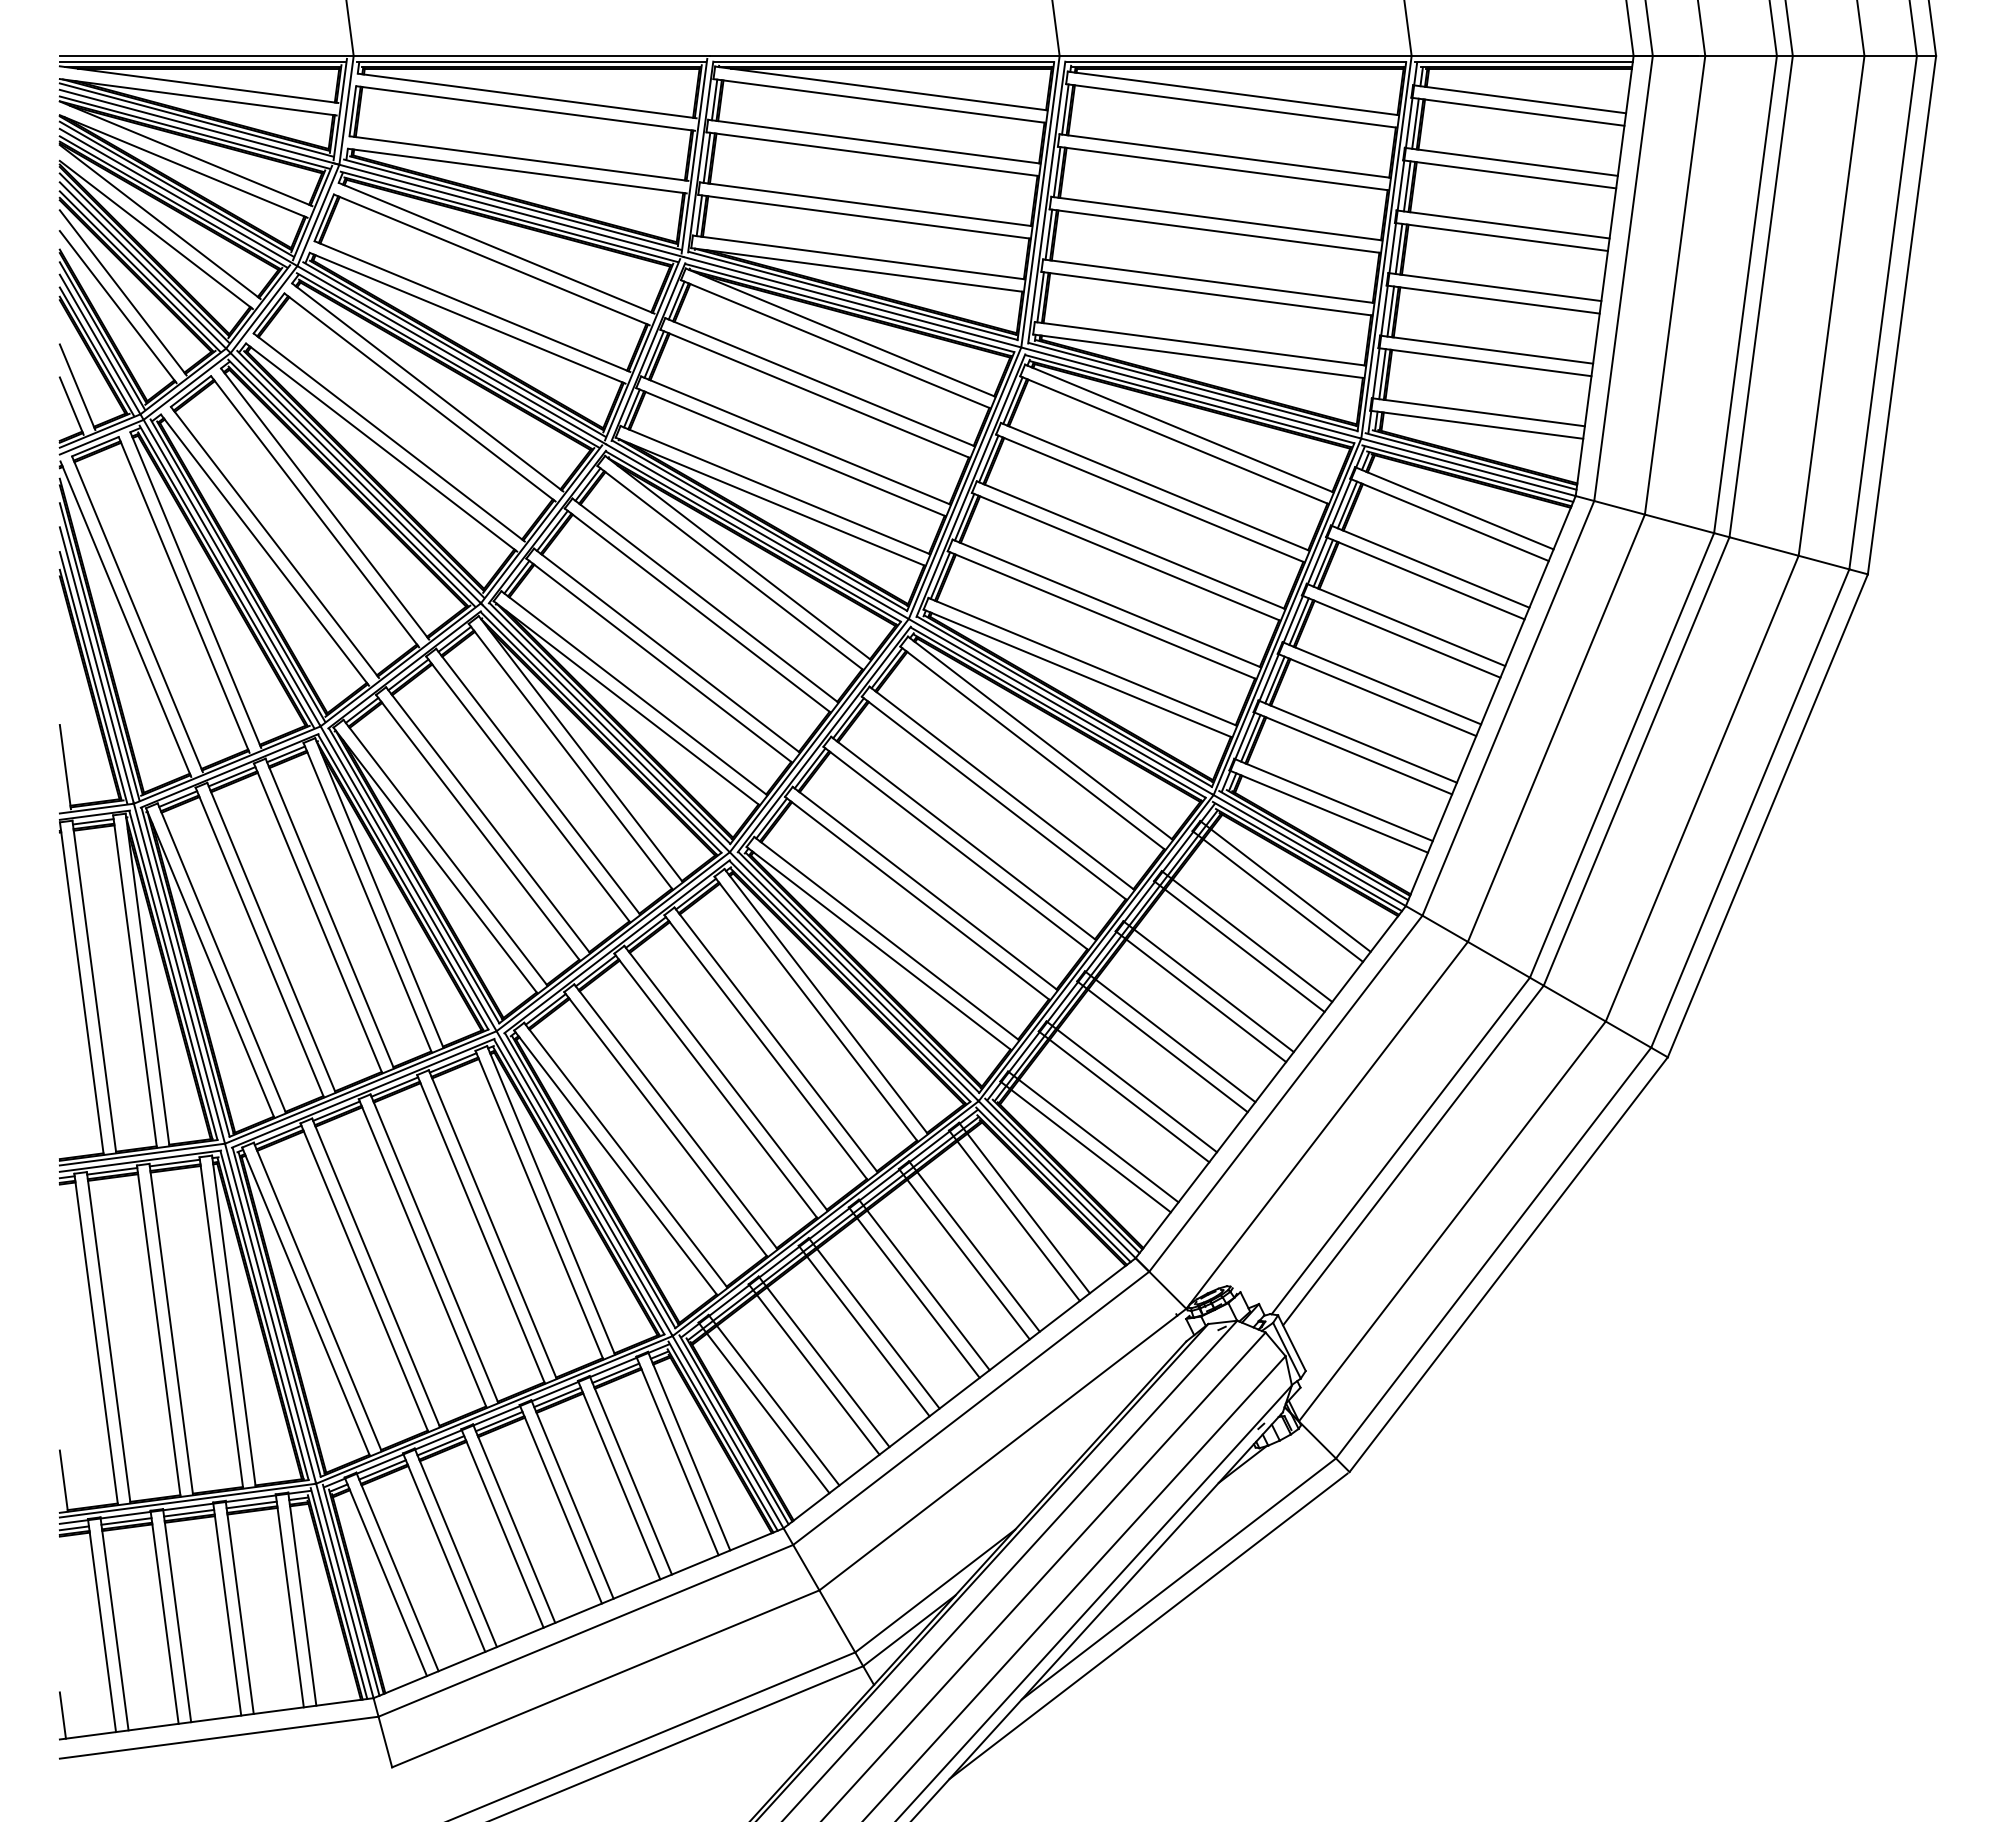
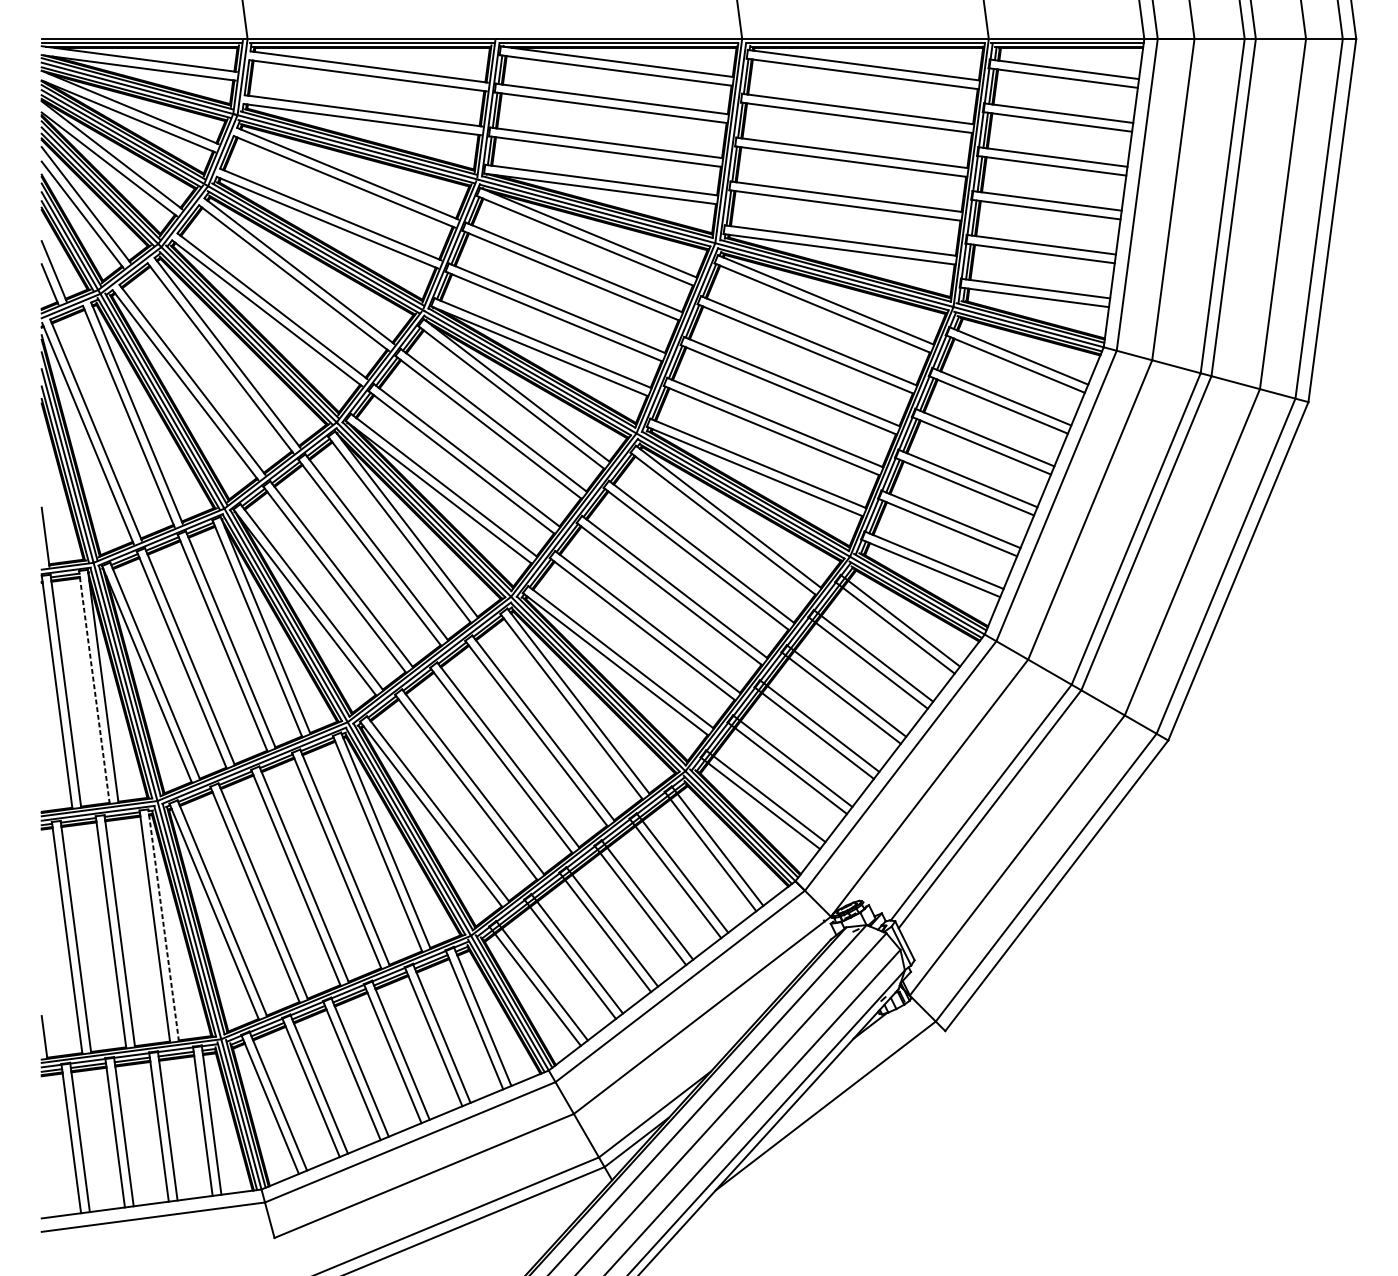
line: (135, 981) -> (94, 687), solid -> dashed
line: (233, 1321) -> (163, 925), solid -> dashed
line: (1148, 1625) -> (804, 1138), removed
line: (62, 1715) -> (43, 1201), removed

